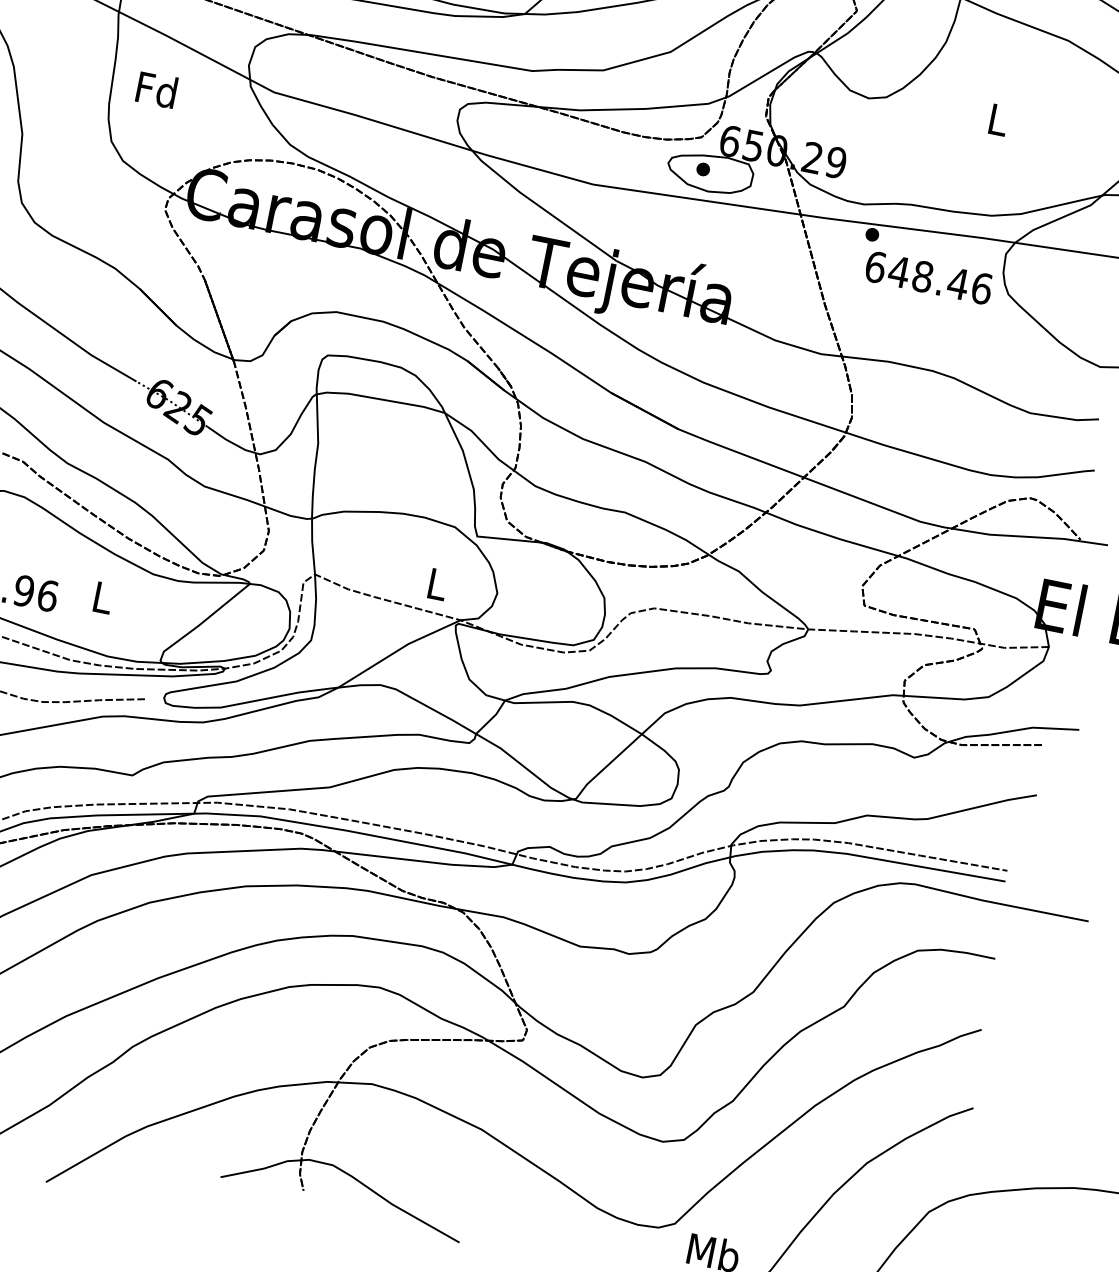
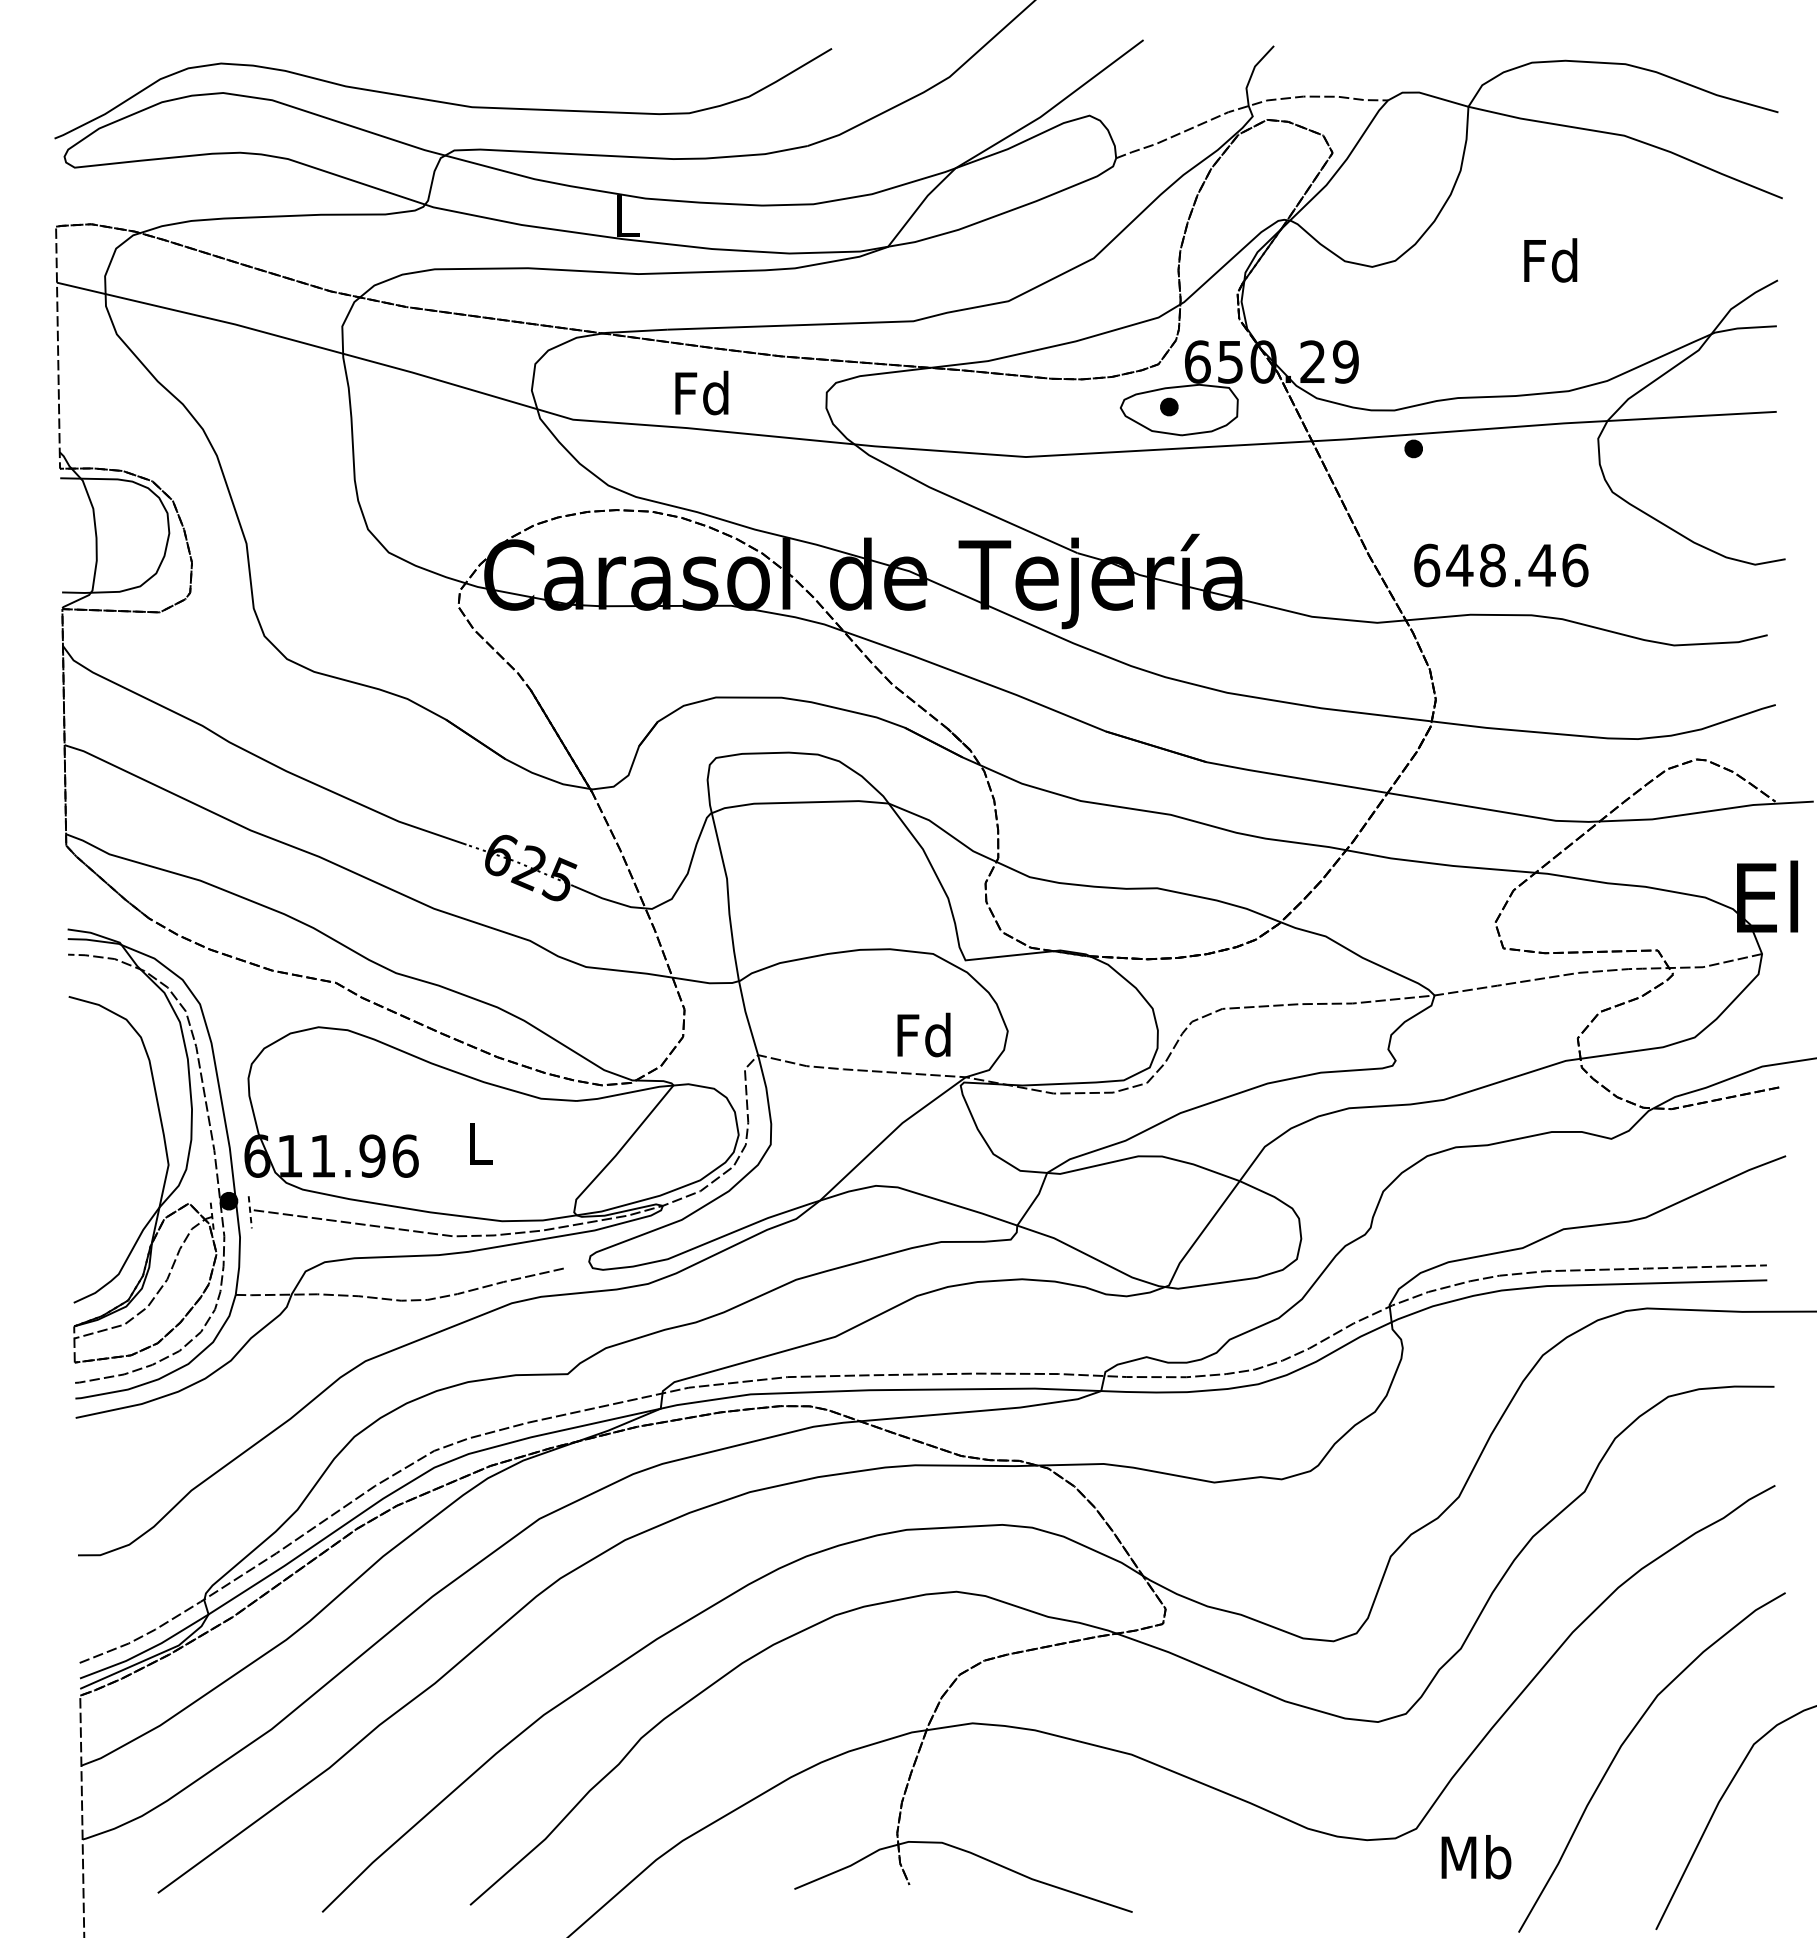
text: (156, 89) -> (701, 392), moved
text: (997, 119) -> (1550, 260), L -> Fd
text: (929, 277) -> (1501, 565), moved
text: (436, 583) -> (923, 1034), L -> Fd

